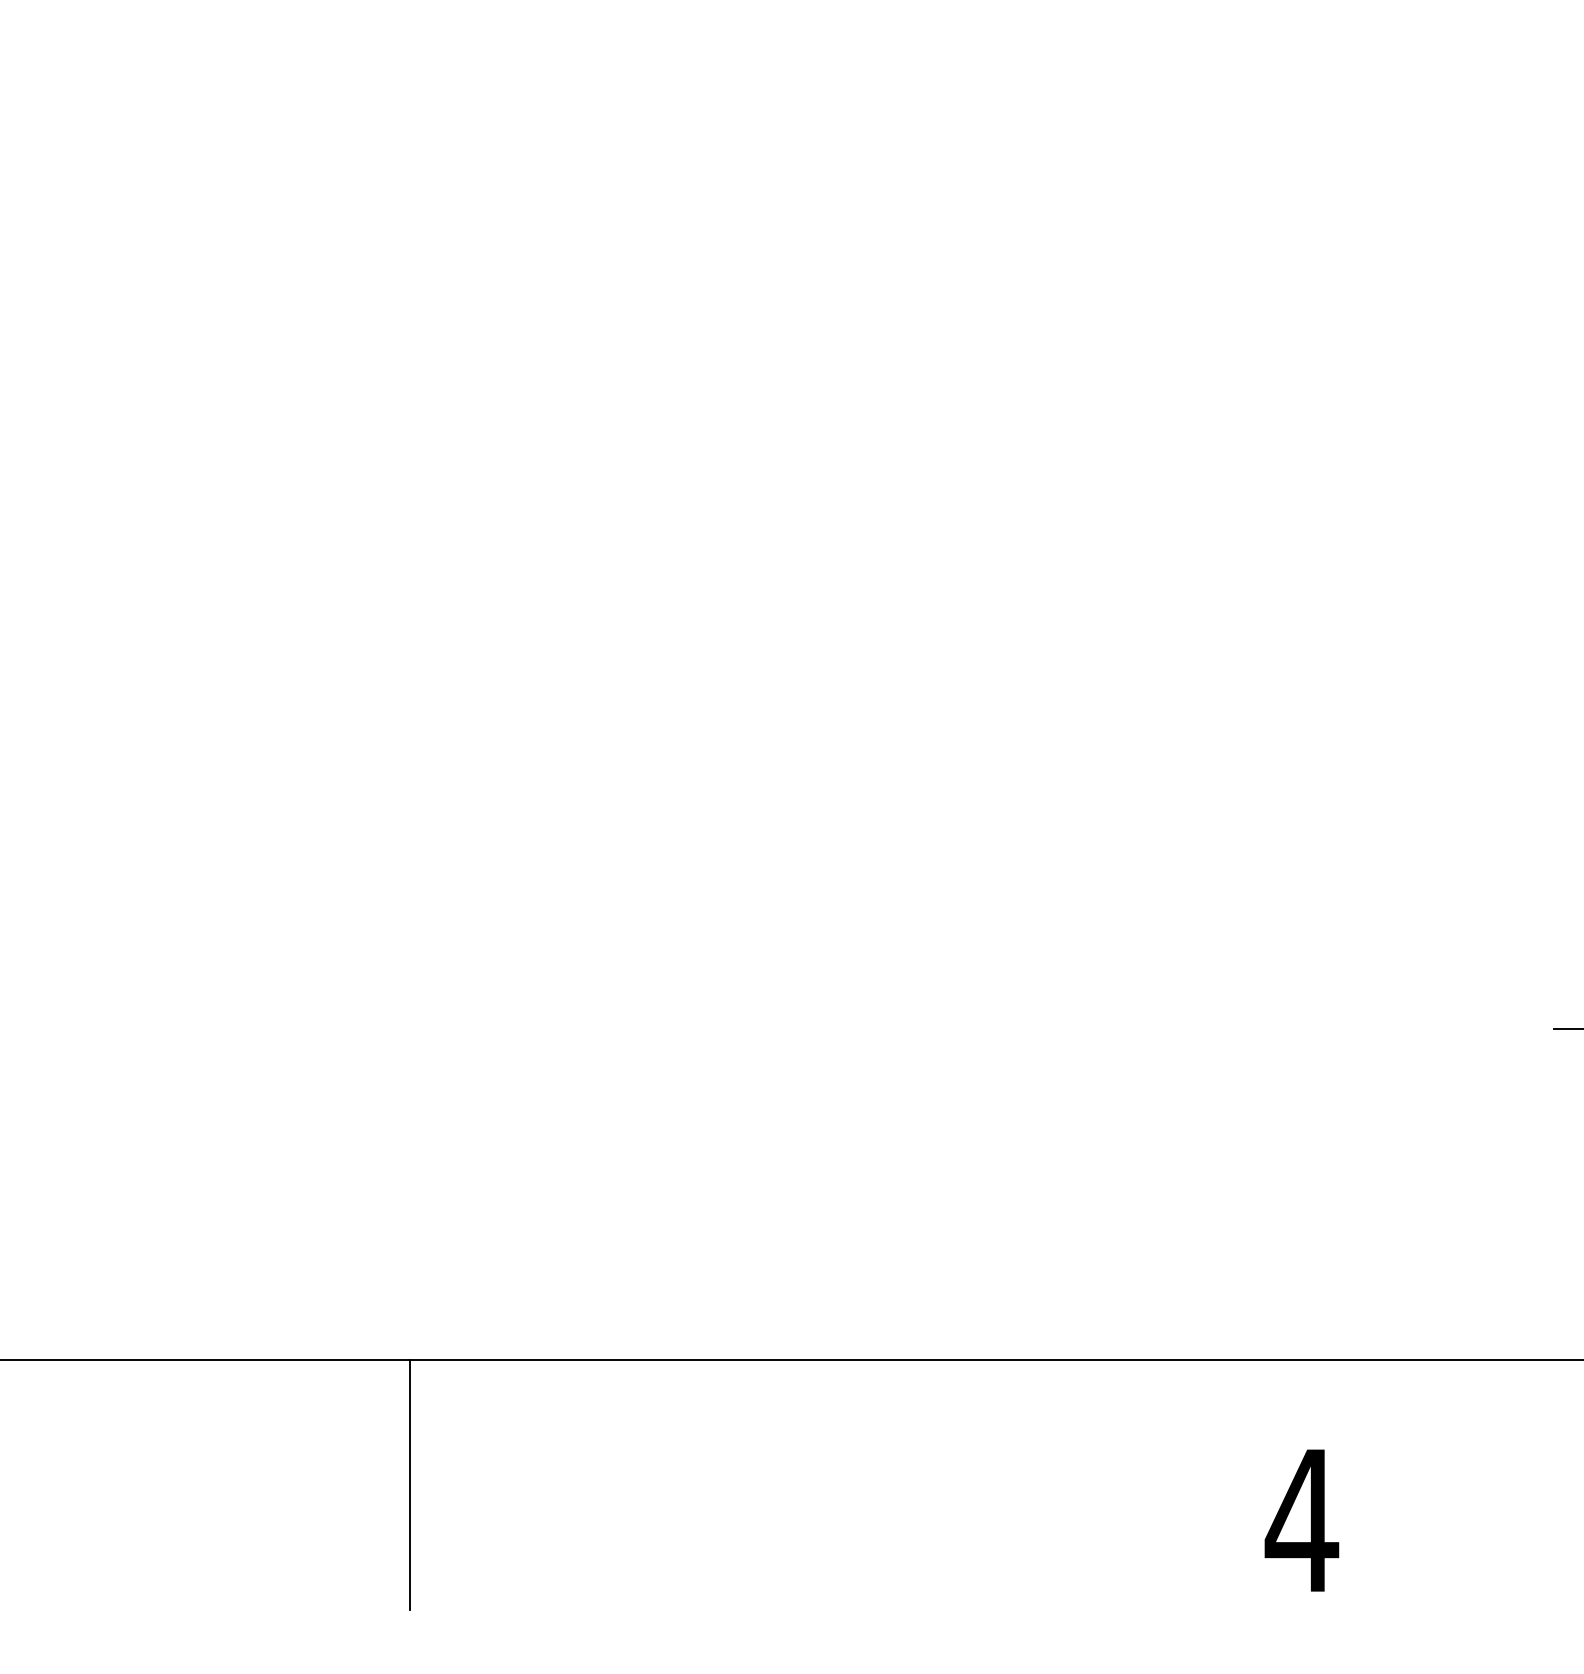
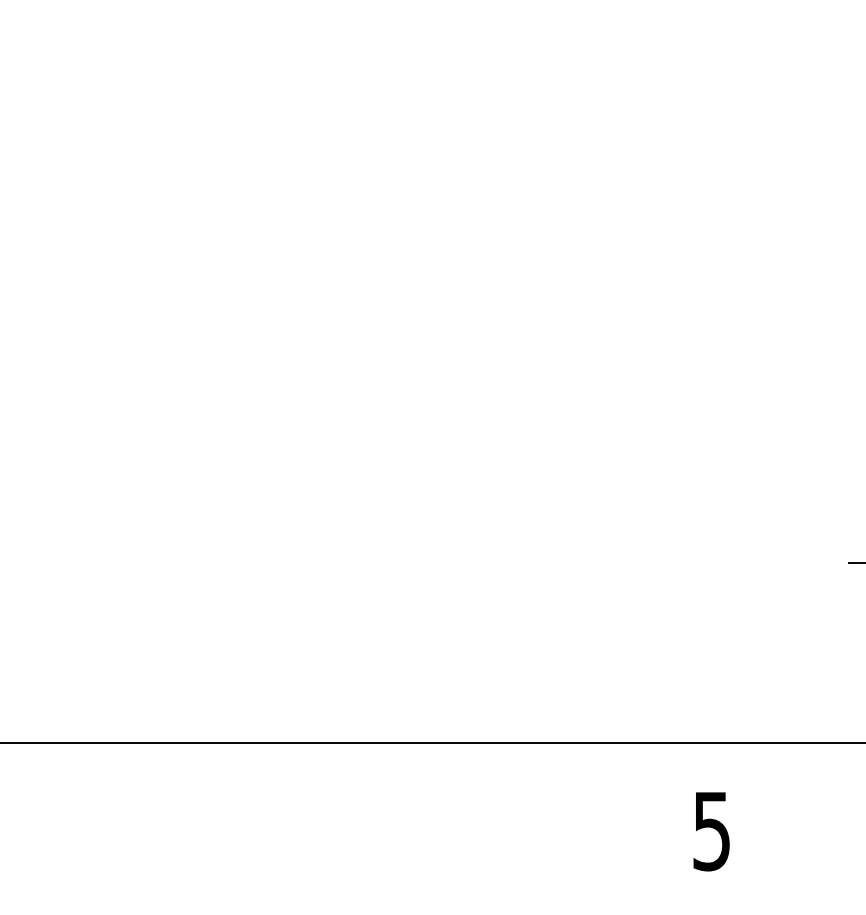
line: (410, 1484) -> (224, 811), removed
text: (1301, 1521) -> (711, 831), 4 -> 5

